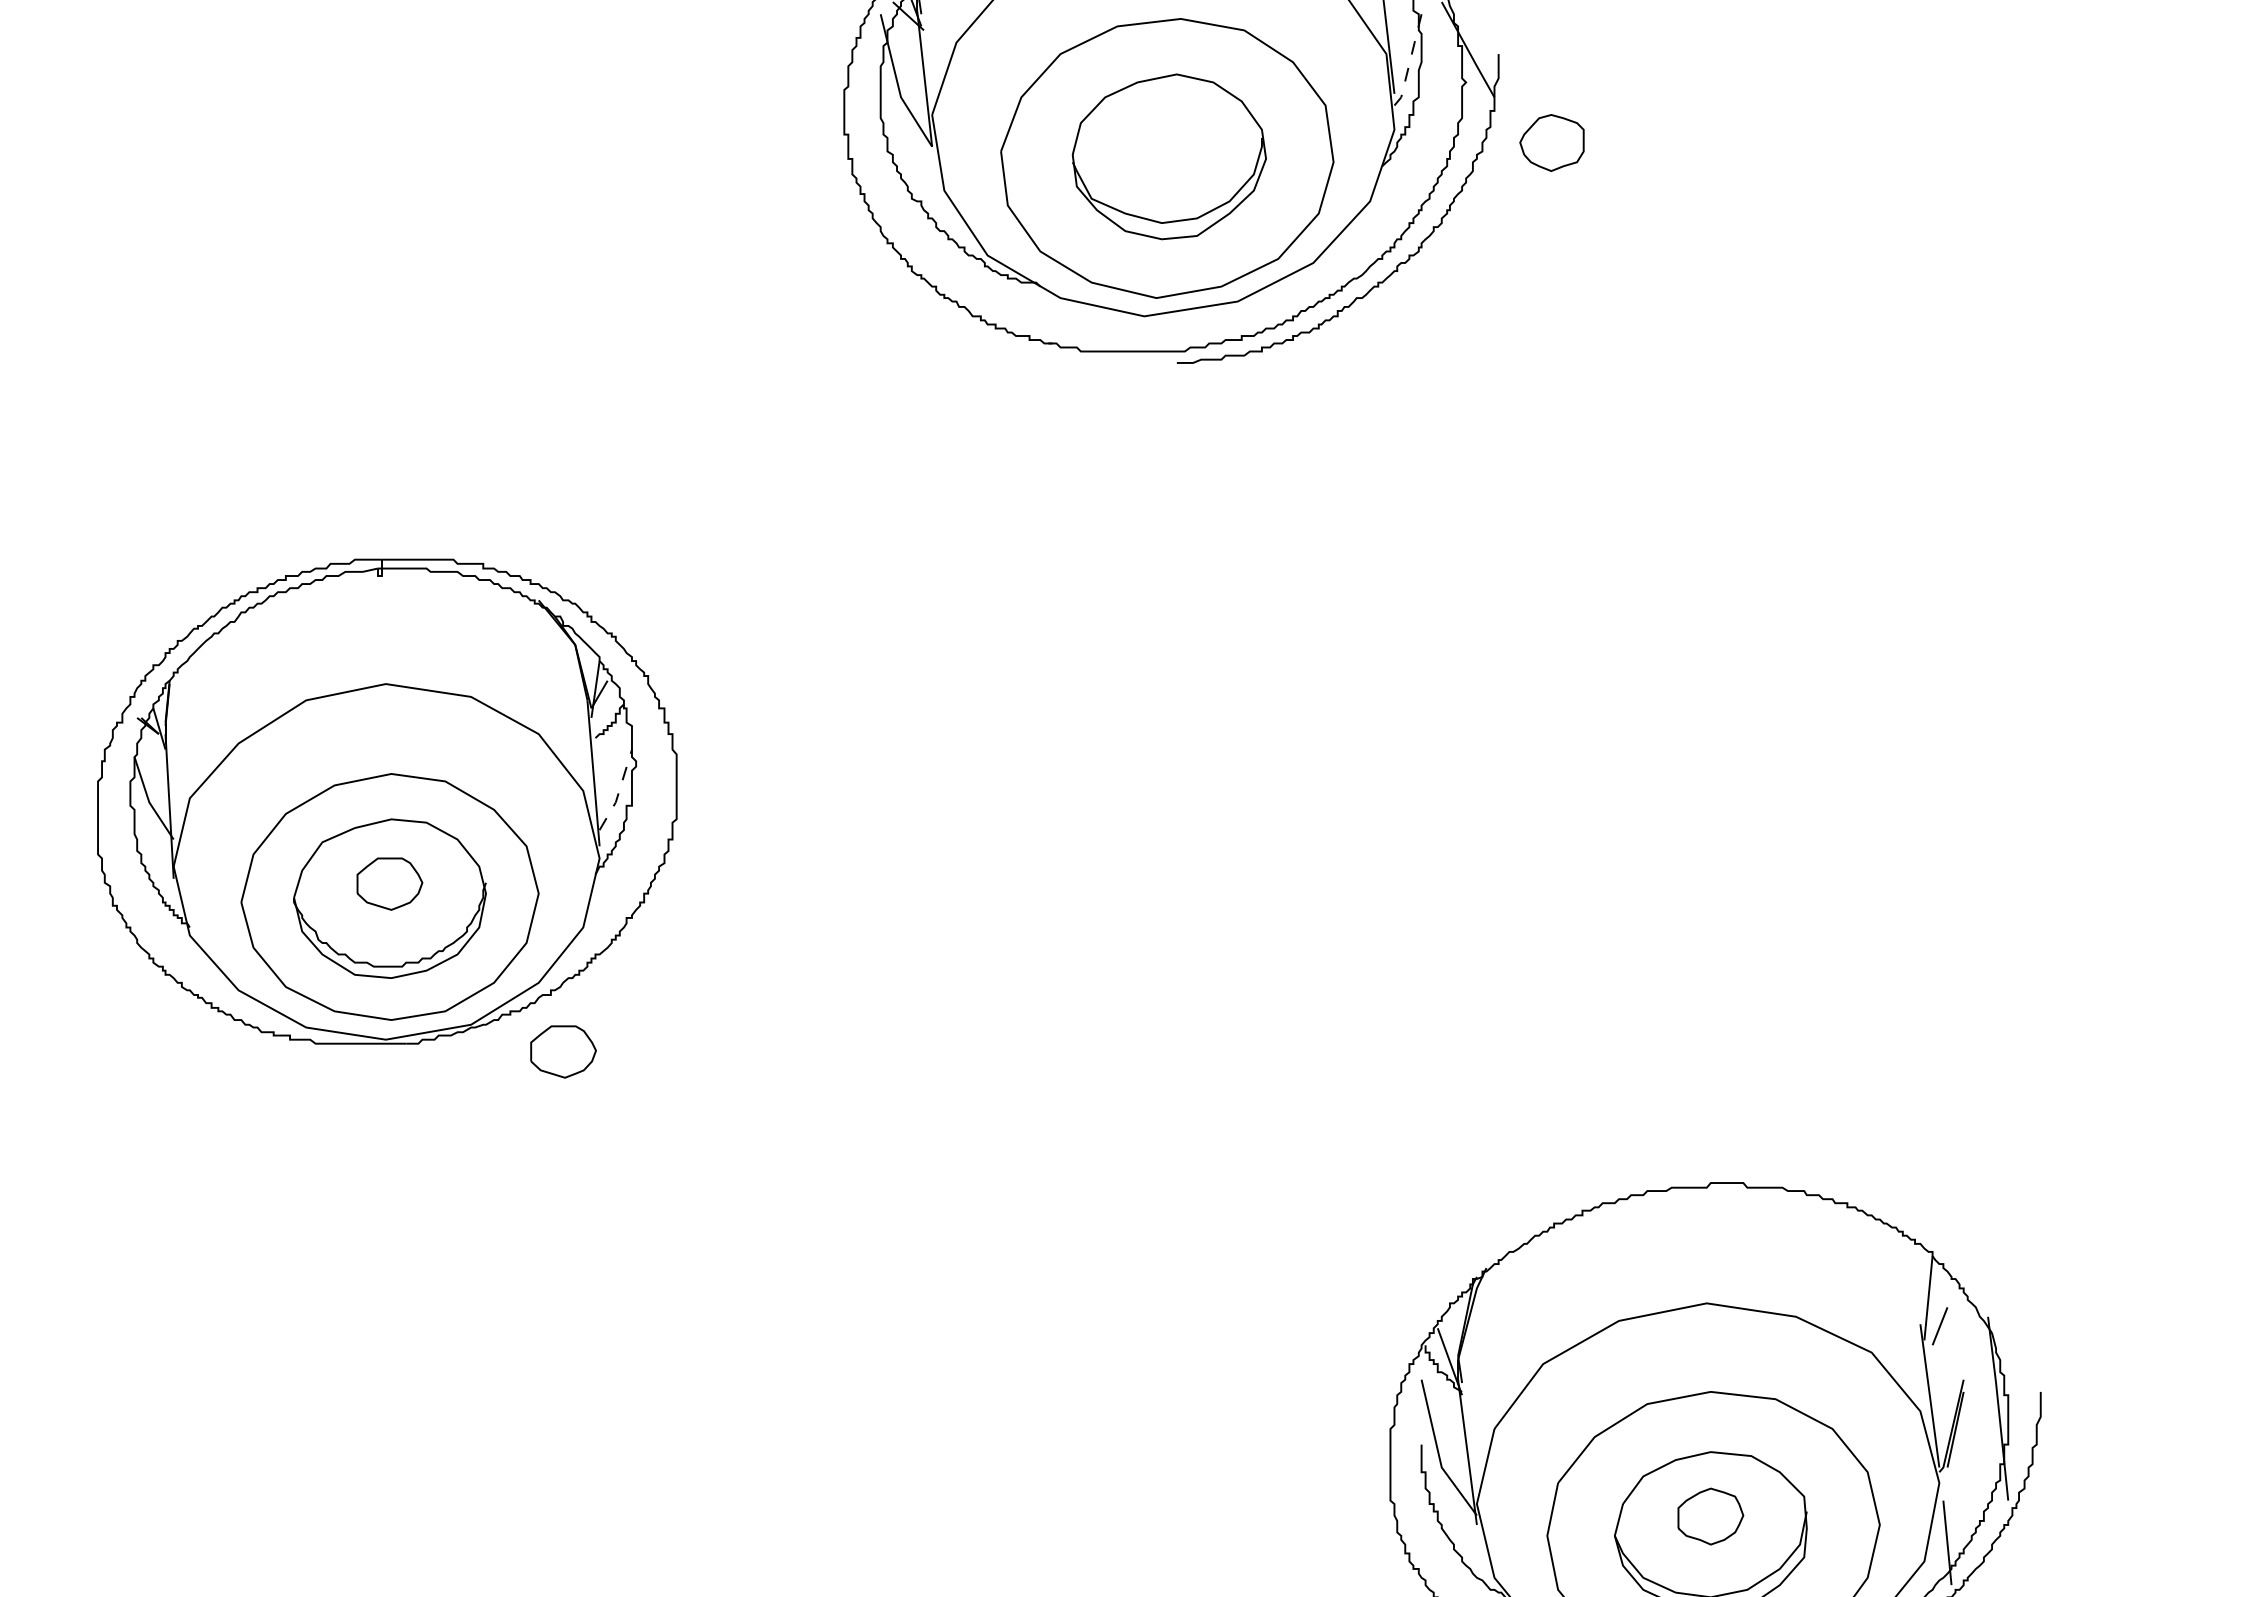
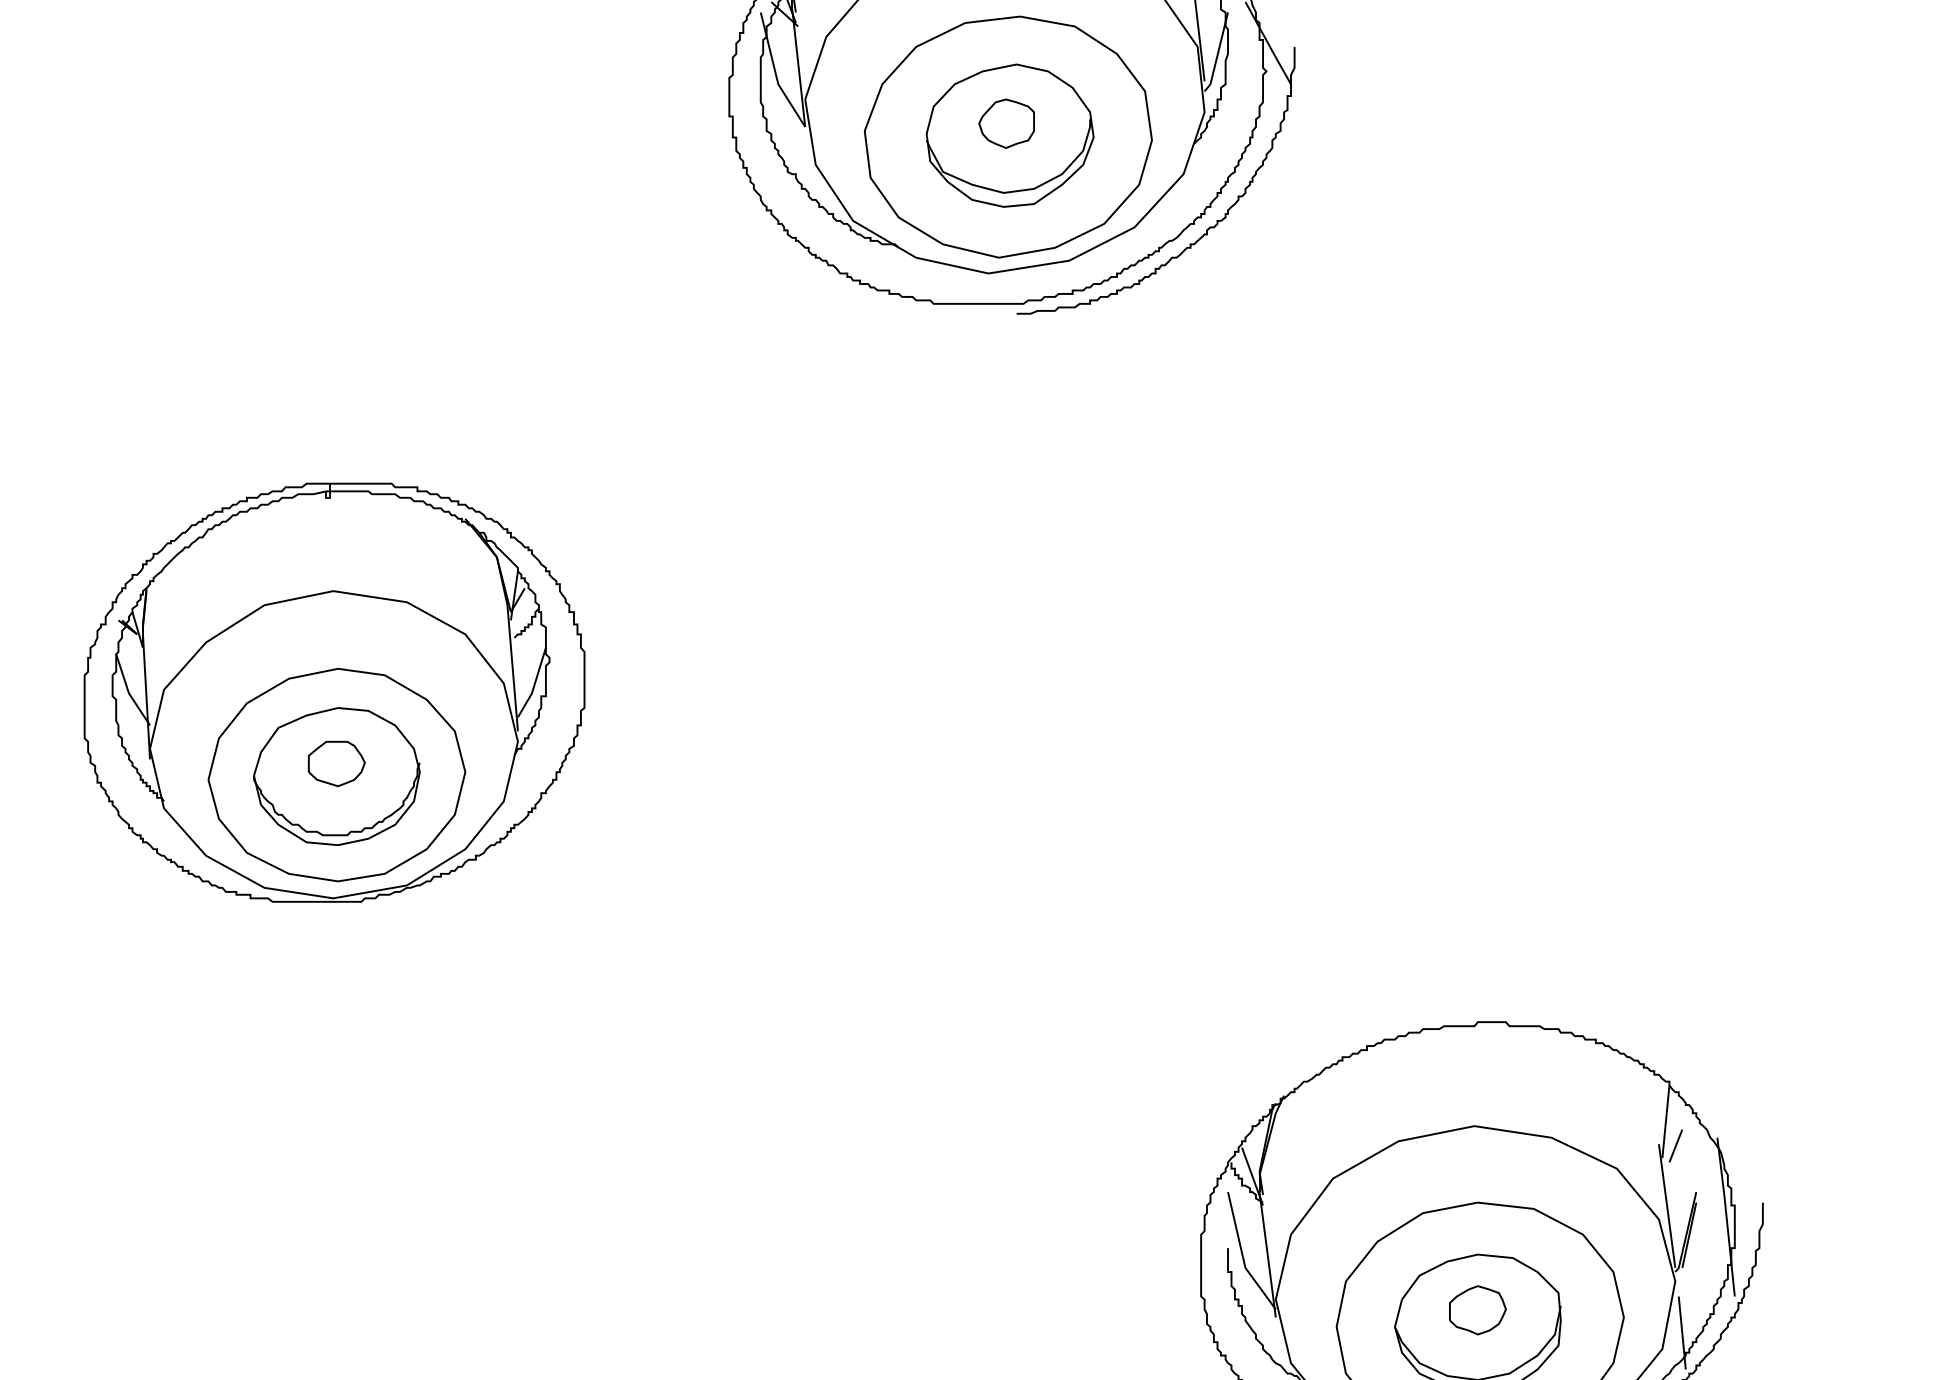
line: (1409, 62) -> (1217, 54), dashed -> solid
part: (1551, 142) -> (1006, 123), moved
line: (618, 790) -> (534, 683), dashed -> solid
part: (563, 1051) -> (486, 908), removed

